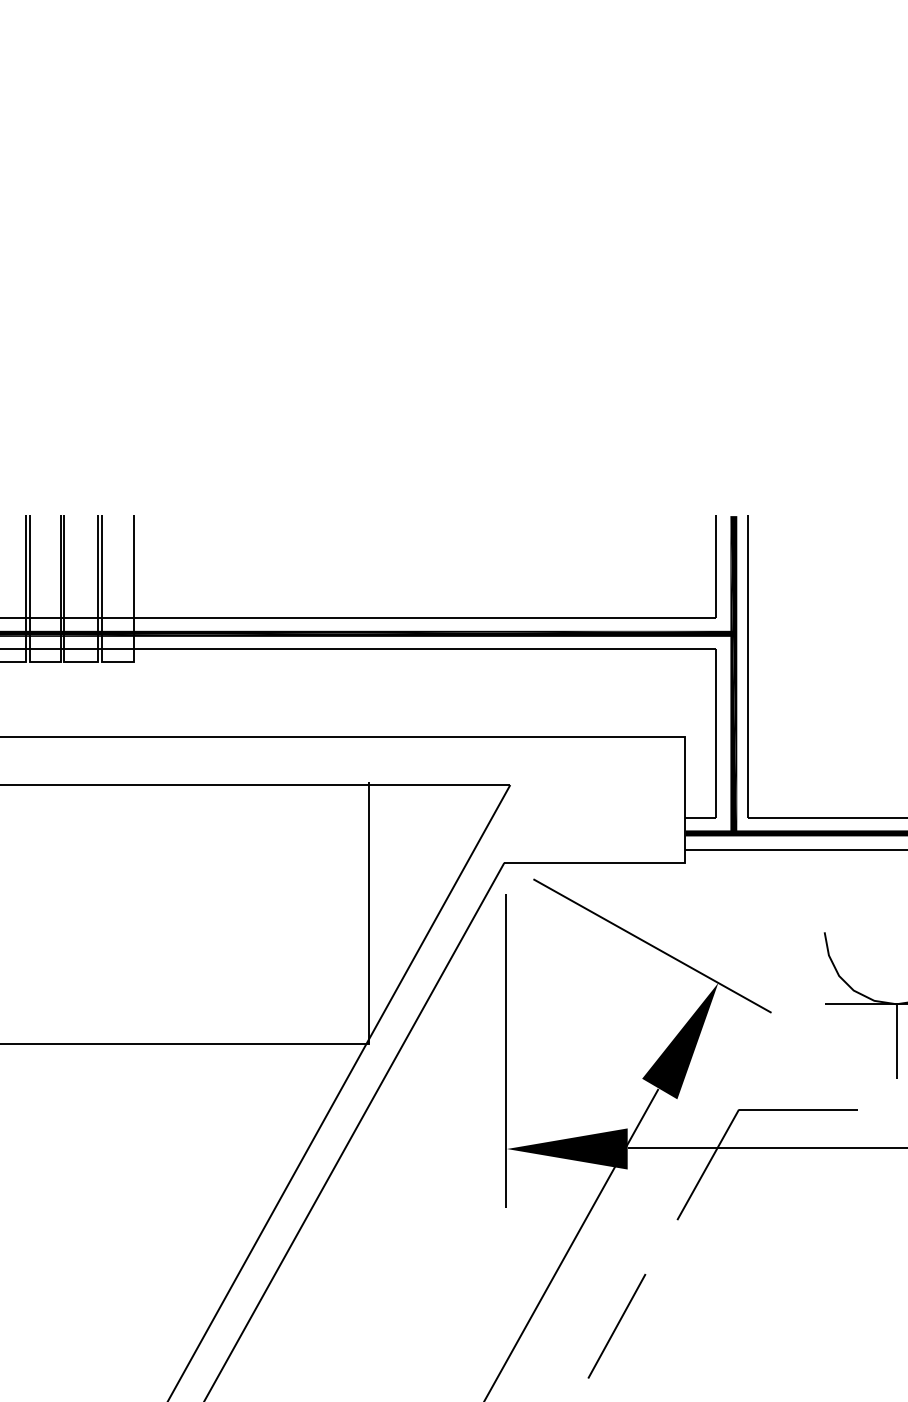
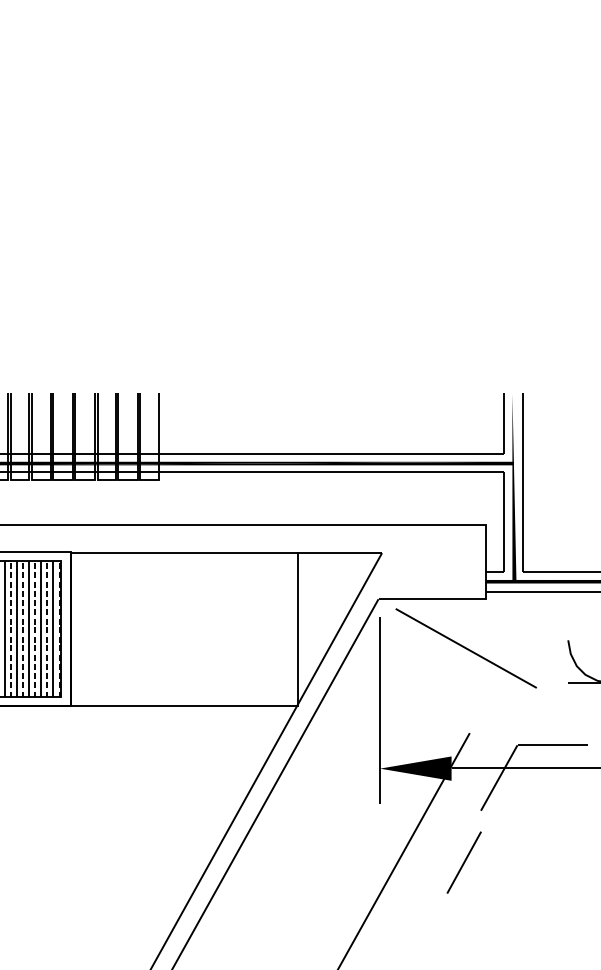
fill: (733, 674) -> (514, 487), removed
fill: (679, 1040) -> (482, 704), removed
line: (615, 1326) -> (463, 862), moved

